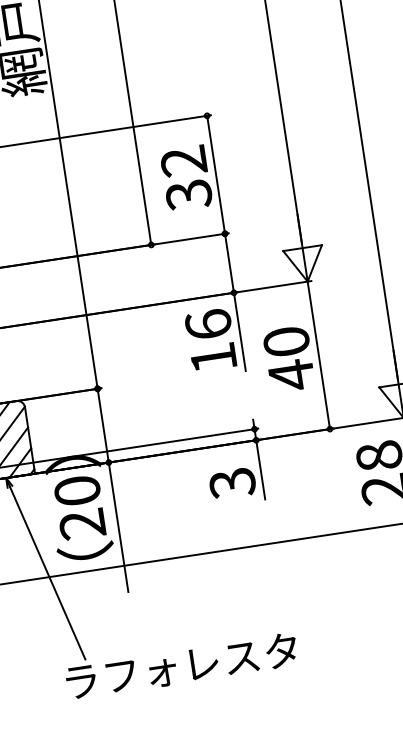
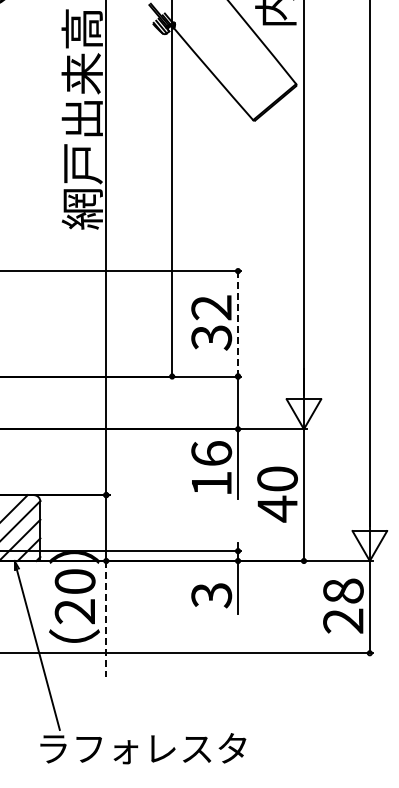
line: (216, 174) -> (238, 323), solid -> dashed
line: (118, 526) -> (106, 618), solid -> dashed

